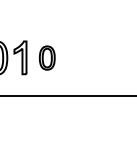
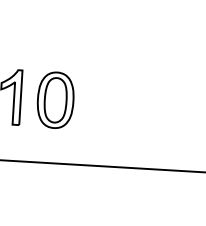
part: (46, 57) -> (54, 99), size x1.43

